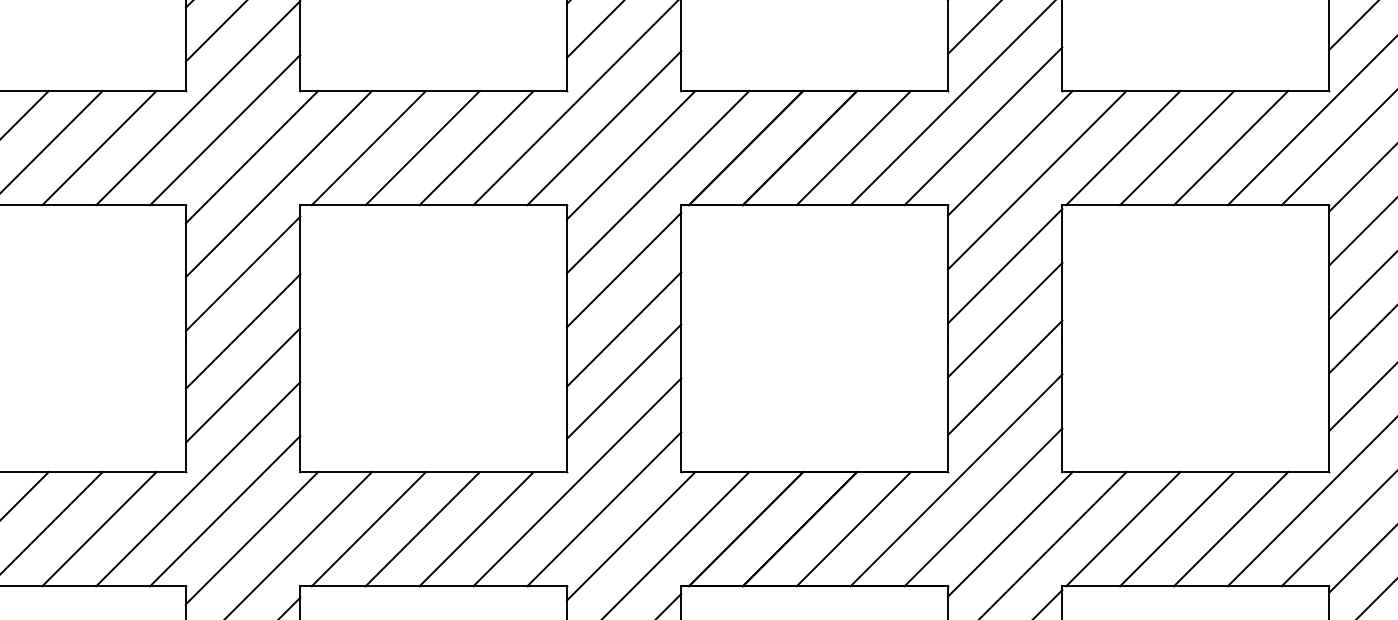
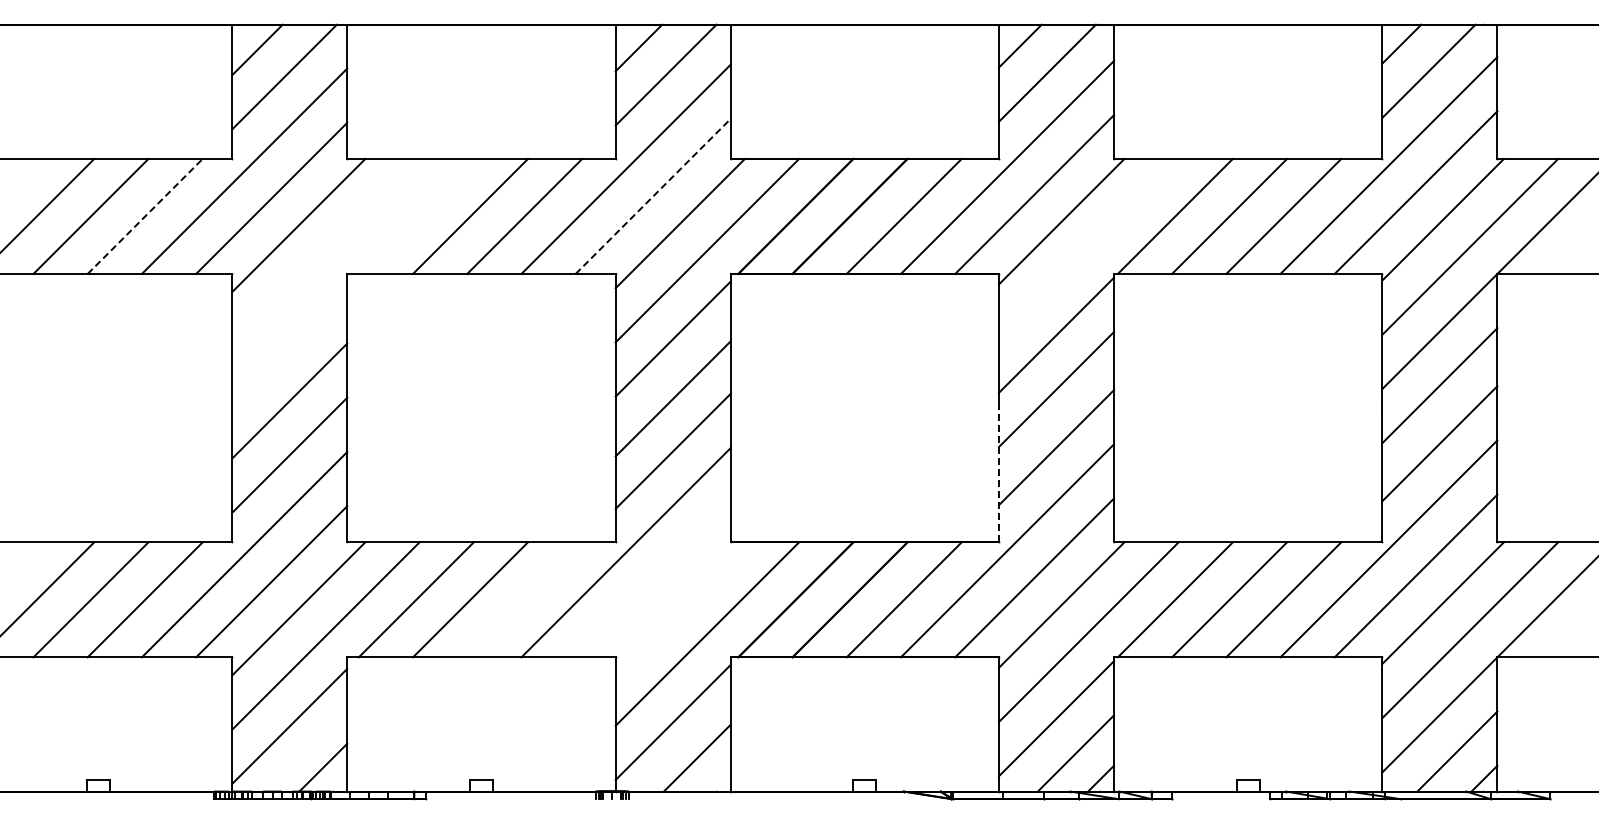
line: (604, 128) -> (653, 196), solid -> dashed
line: (368, 147) -> (415, 215), removed
line: (99, 148) -> (145, 216), solid -> dashed
line: (1037, 179) -> (1088, 248), removed
line: (278, 183) -> (325, 252), removed
line: (242, 273) -> (289, 342), removed
line: (948, 404) -> (999, 474), solid -> dashed
line: (603, 508) -> (652, 579), removed
line: (476, 528) -> (524, 599), removed
line: (630, 535) -> (679, 606), removed

